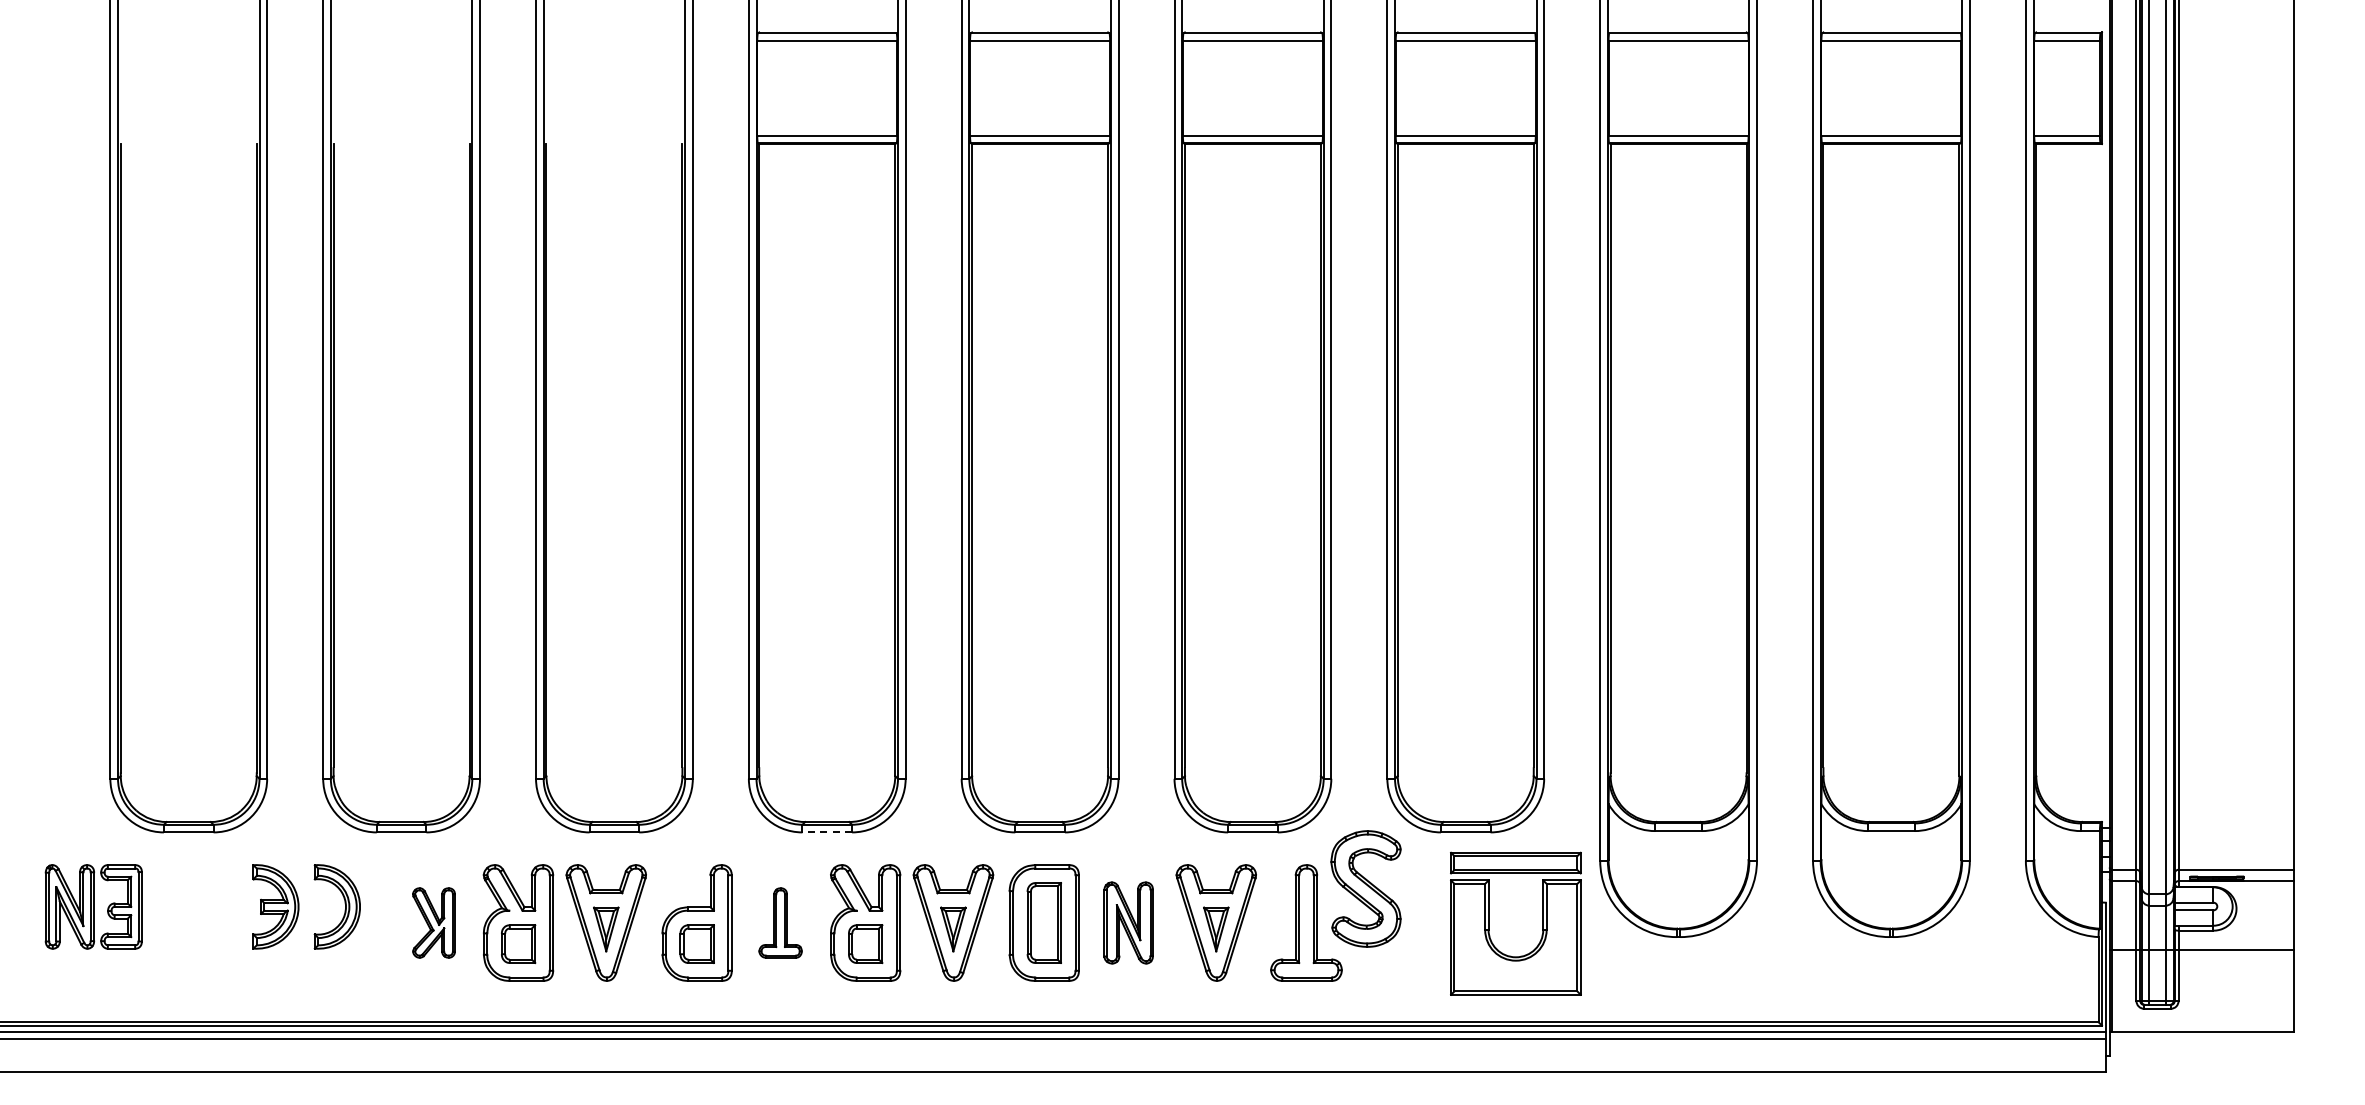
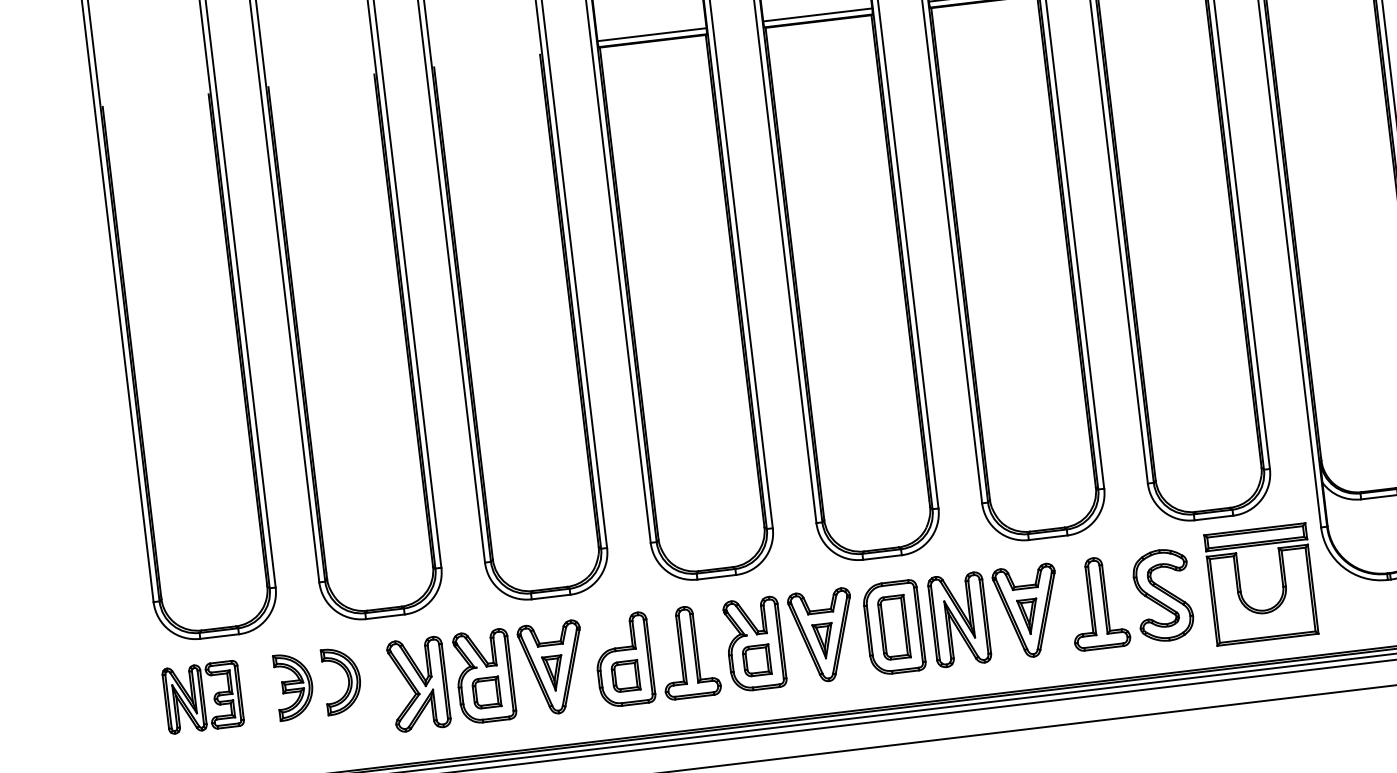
line: (827, 832) -> (716, 577), dashed -> solid
part: (1365, 888) -> (1162, 595), moved
part: (93, 906) -> (202, 697), moved
part: (433, 922) -> (418, 683), size x1.67
part: (780, 922) -> (688, 651), size x1.67
part: (1128, 922) -> (959, 619), size x1.43

